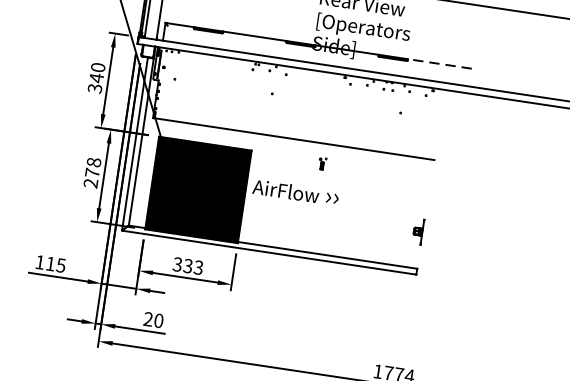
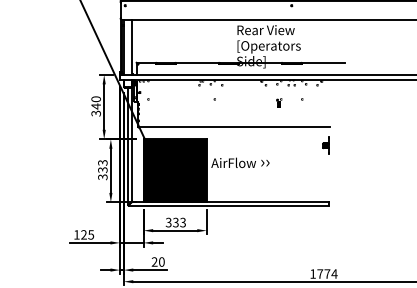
line: (438, 63) -> (322, 62), dashed -> solid
part: (322, 163) -> (279, 102), moved
text: (91, 173) -> (102, 170), 278 -> 333
part: (417, 231) -> (325, 145), moved
text: (49, 263) -> (83, 234), 115 -> 125

